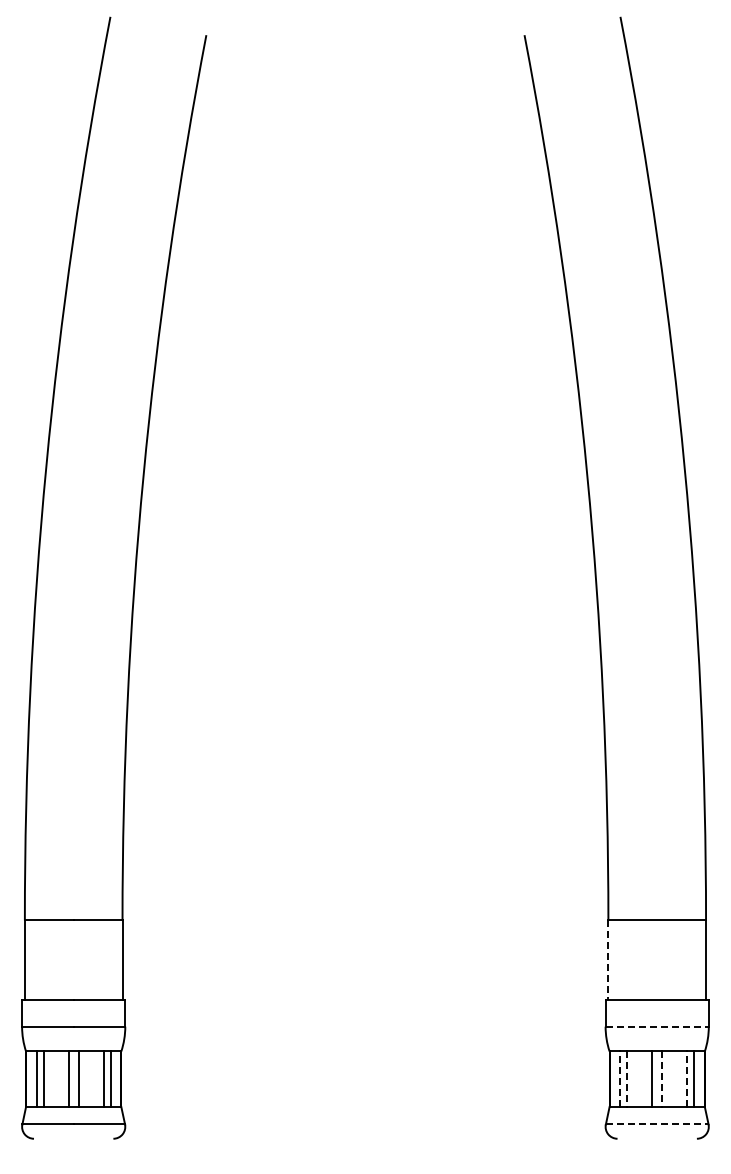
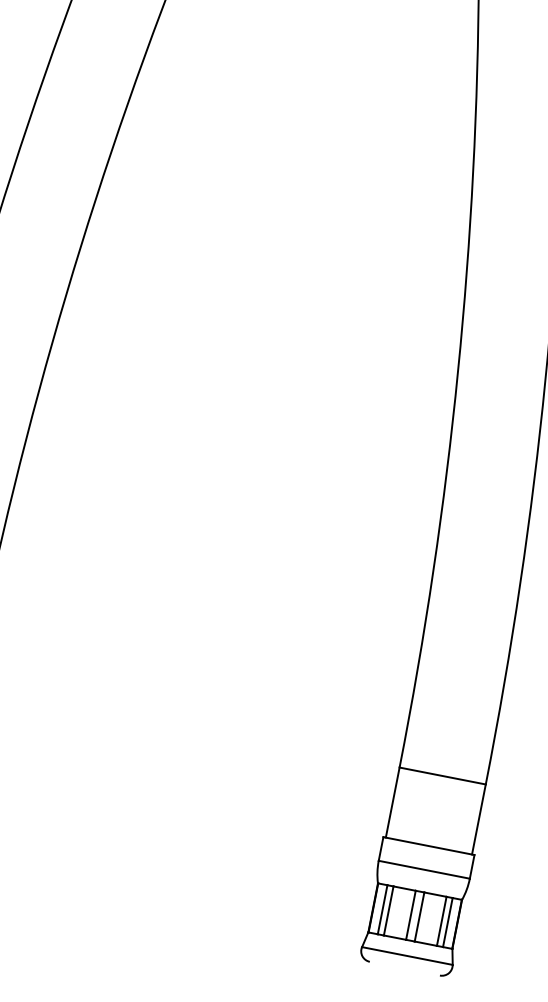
line: (608, 960) -> (392, 802), dashed -> solid
line: (657, 1026) -> (424, 869), dashed -> solid
line: (620, 1079) -> (382, 910), dashed -> solid
line: (627, 1079) -> (388, 911), dashed -> solid
line: (662, 1079) -> (419, 917), dashed -> solid
line: (687, 1079) -> (441, 921), dashed -> solid
line: (657, 1124) -> (407, 956), dashed -> solid

